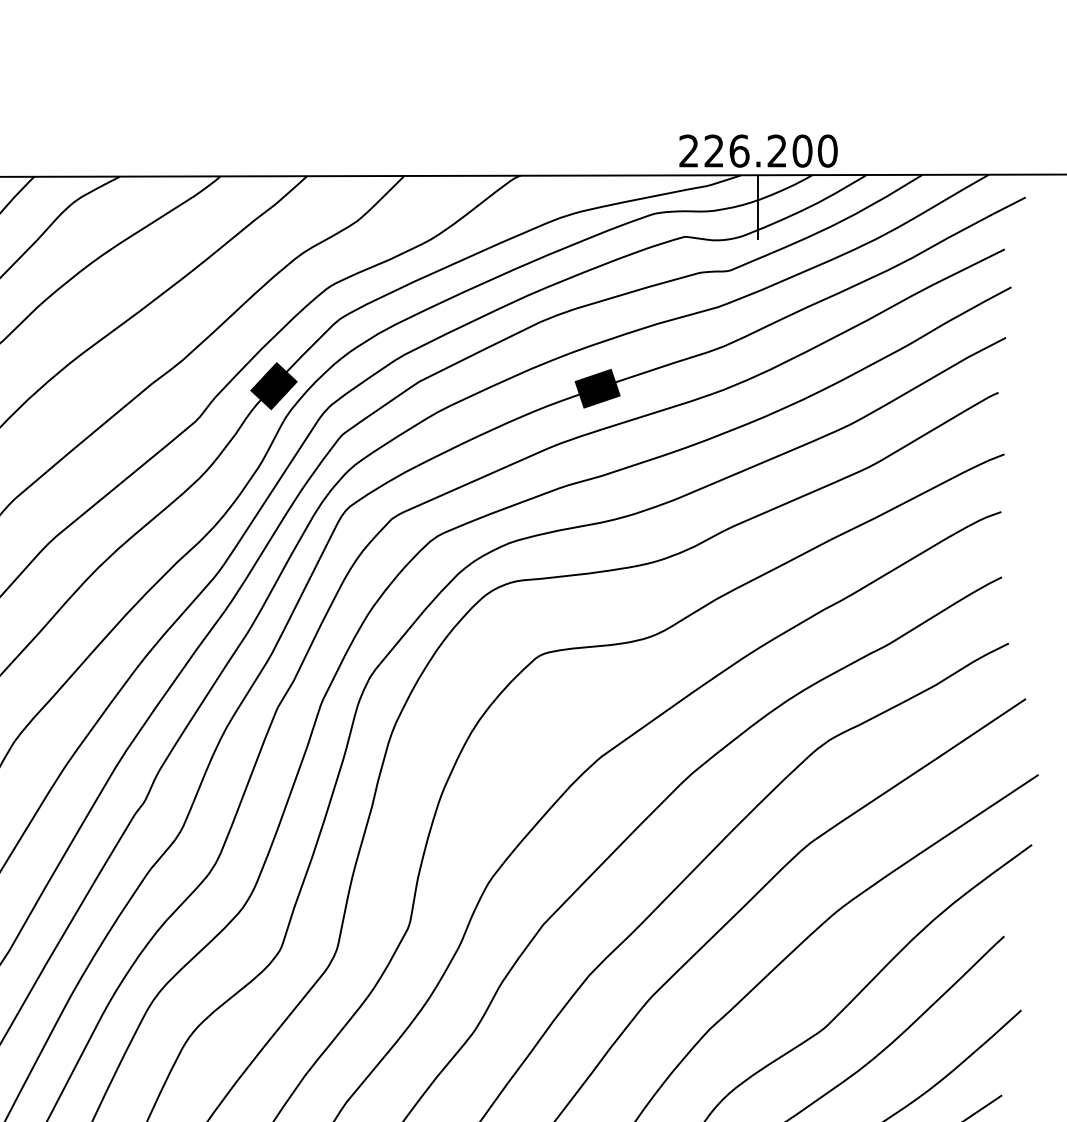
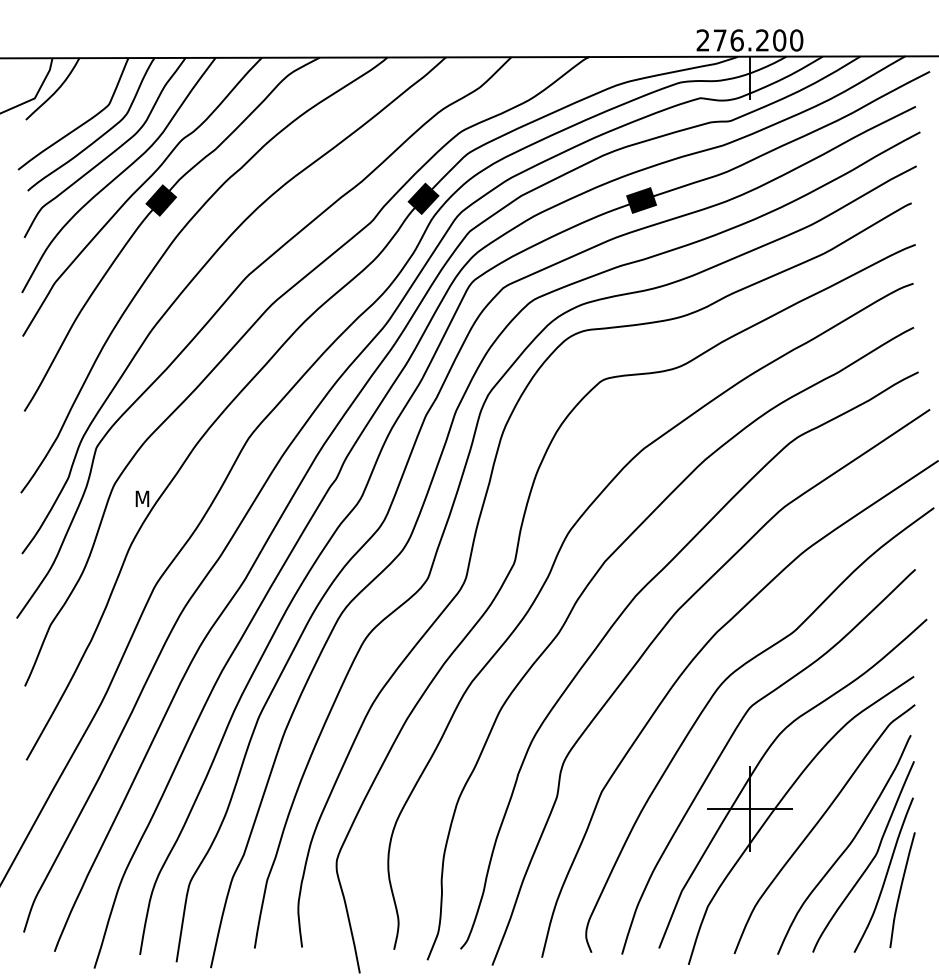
text: (713, 151) -> (719, 40), 226.200 -> 276.200

